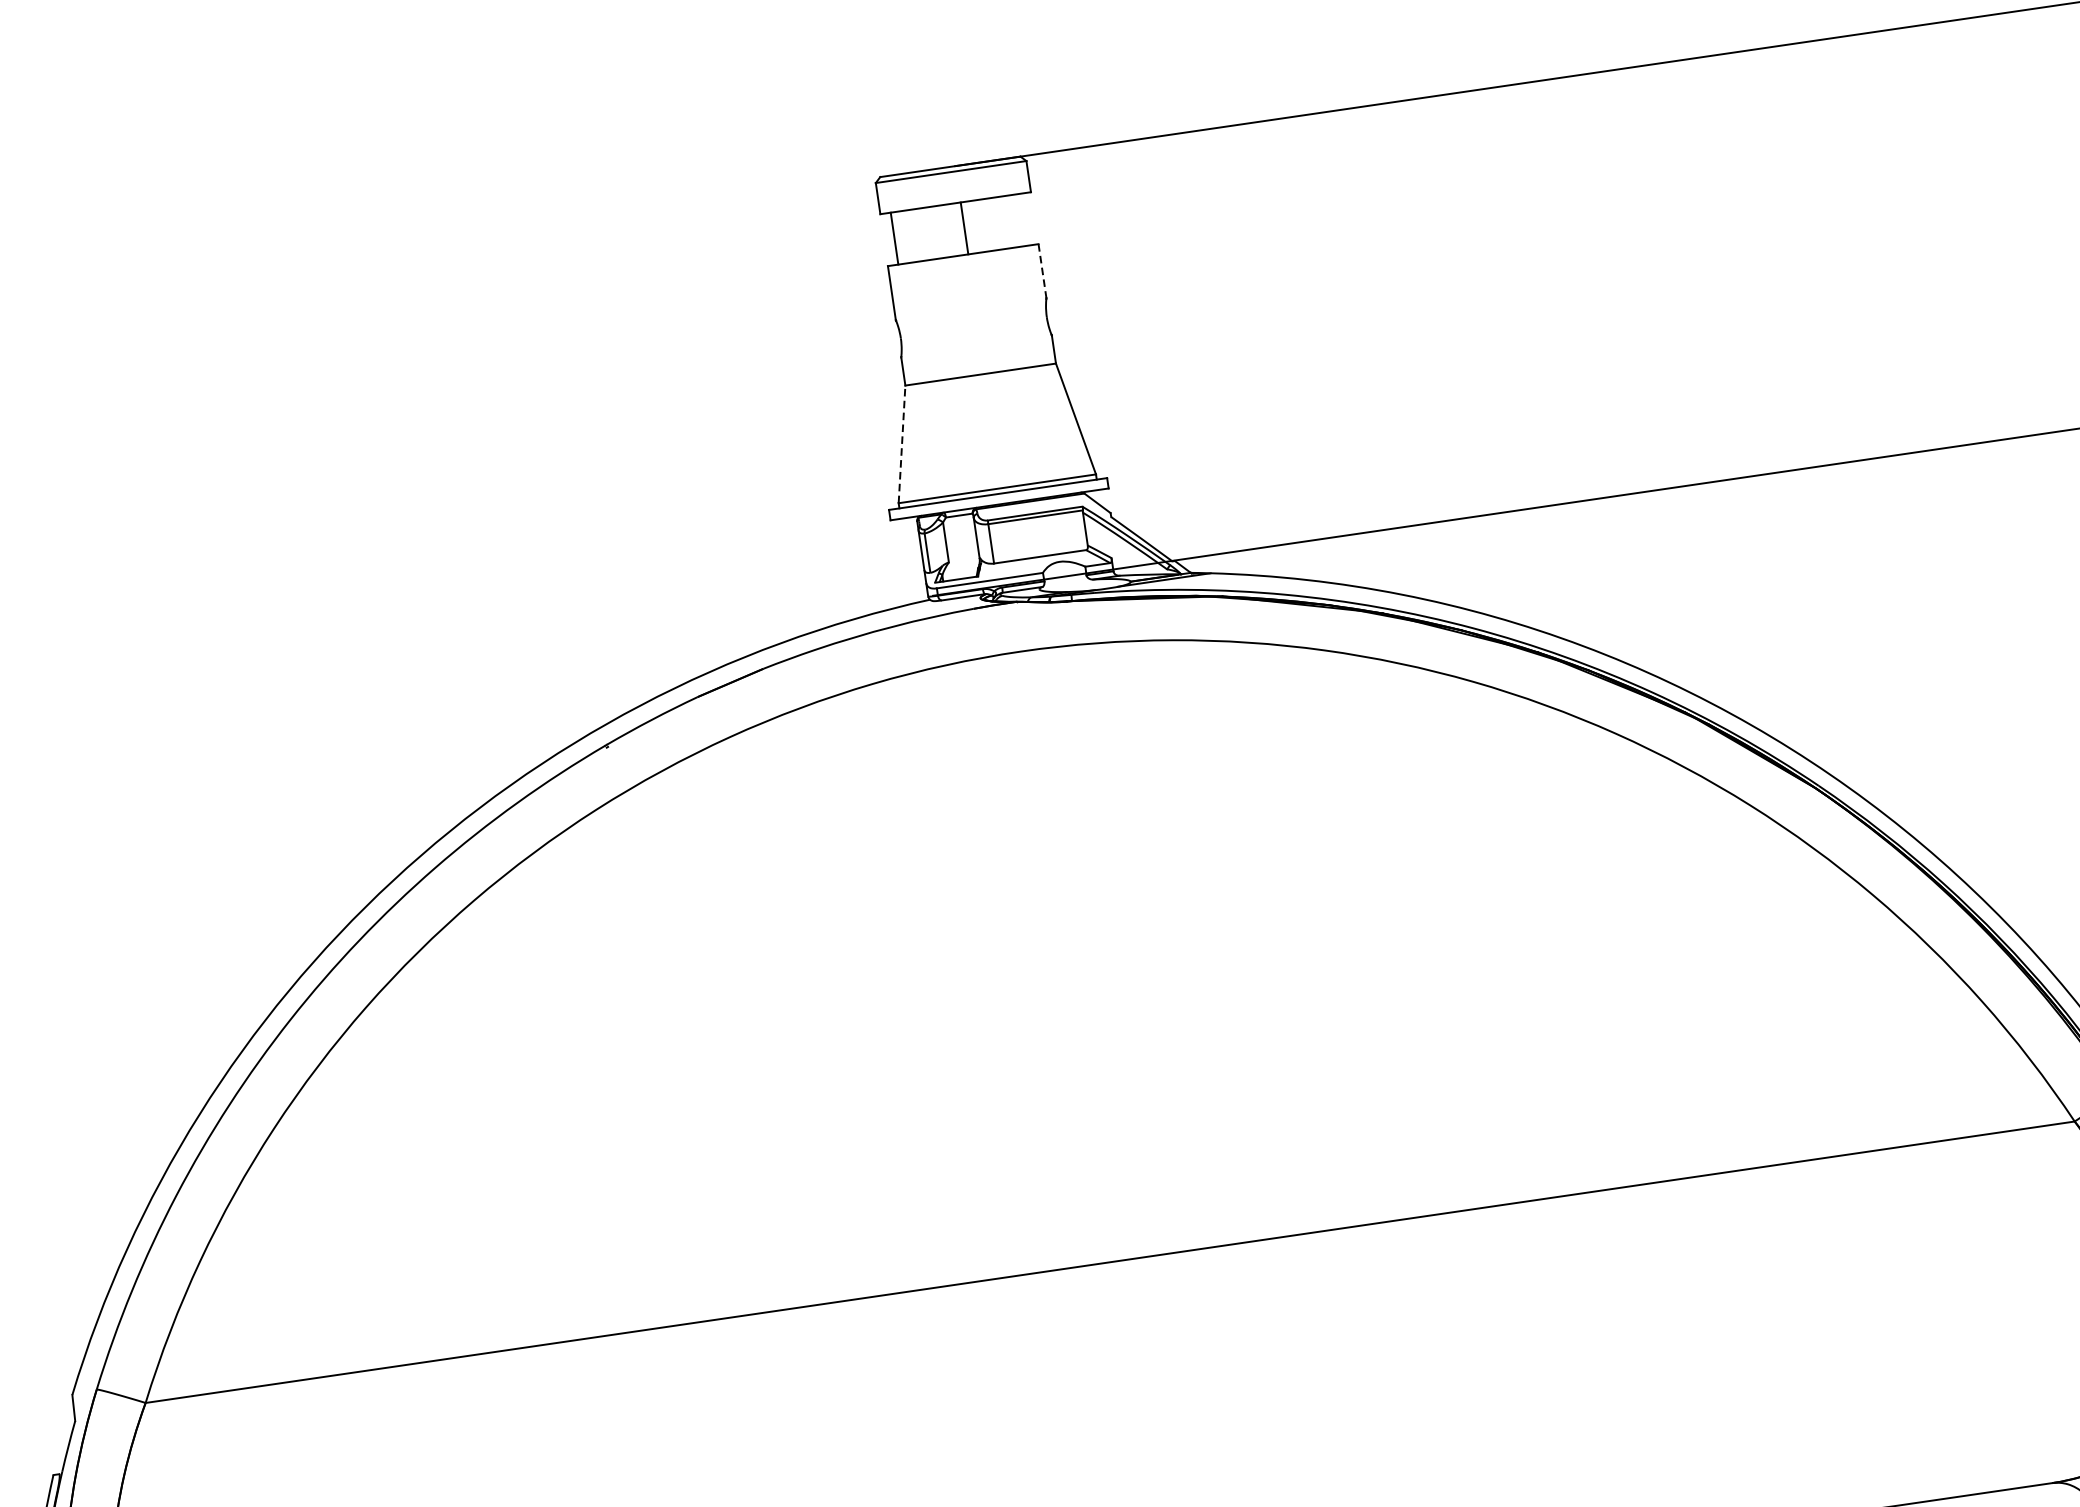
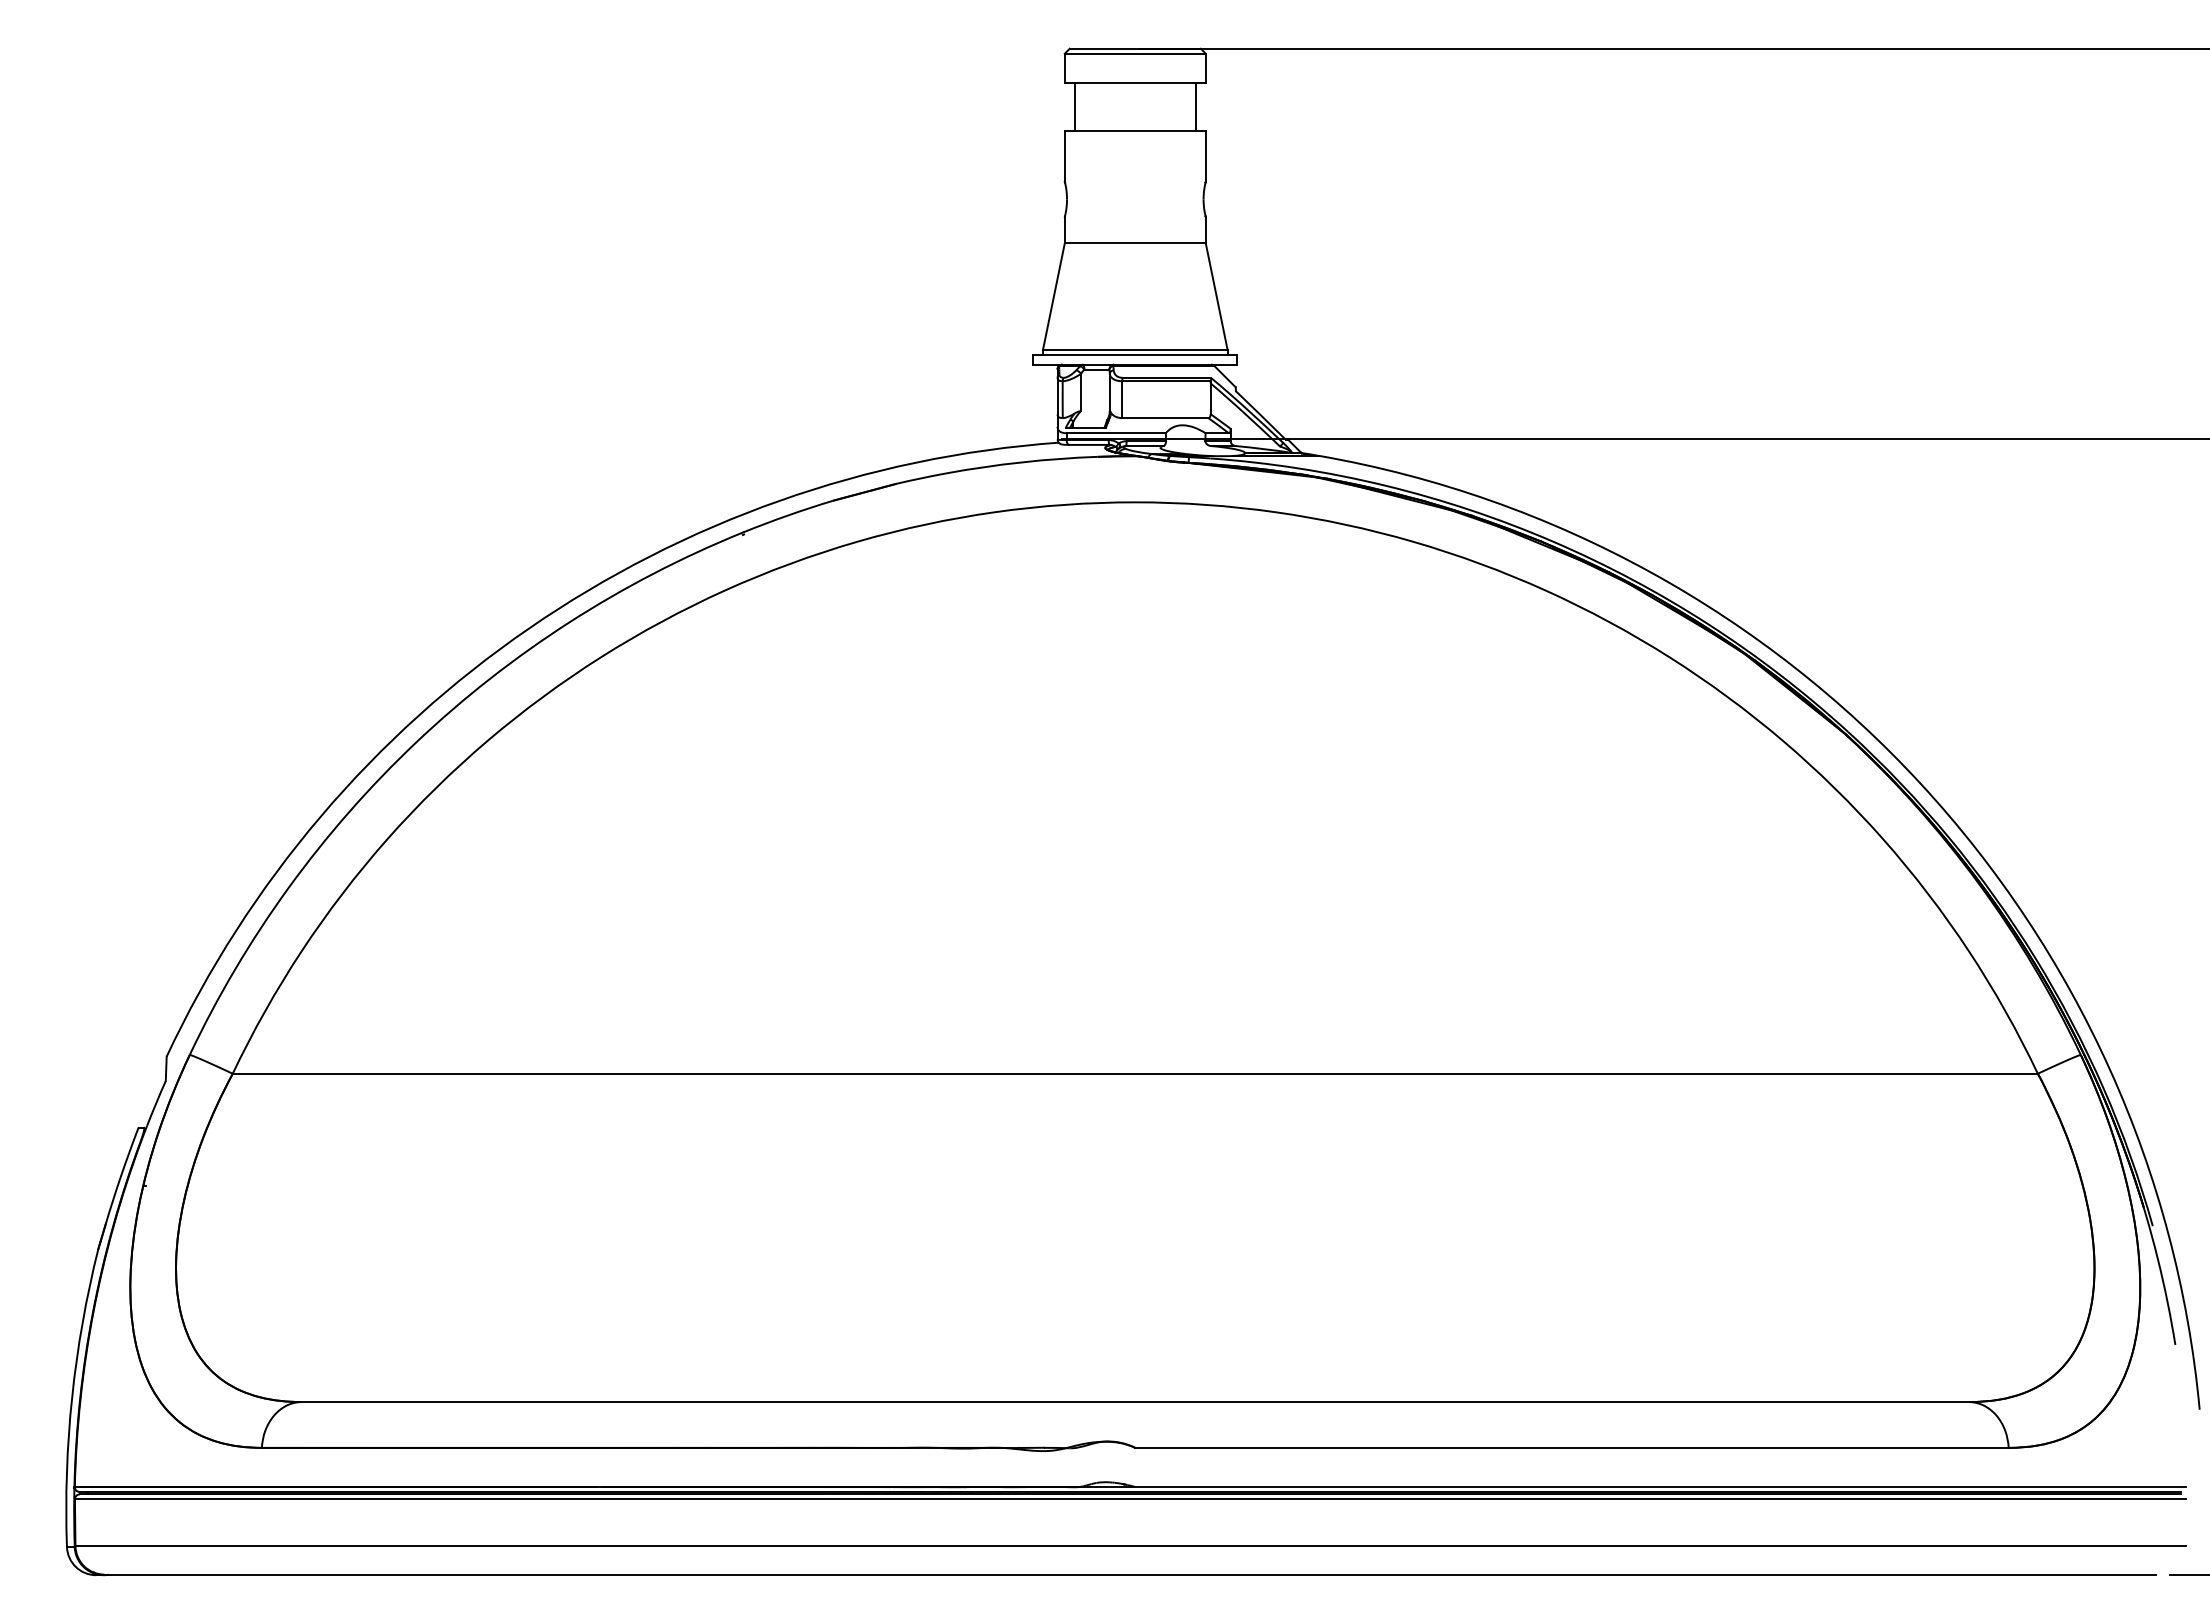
line: (964, 227) -> (1196, 106), moved
line: (1042, 272) -> (1205, 157), dashed -> solid
line: (901, 444) -> (1053, 296), dashed -> solid

